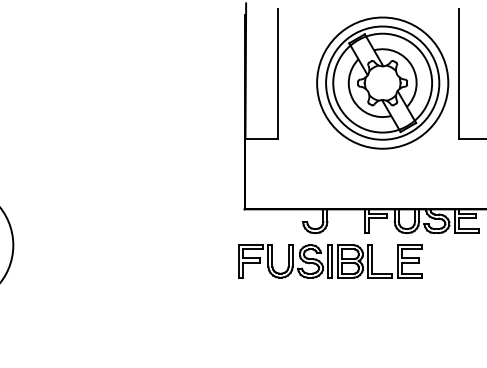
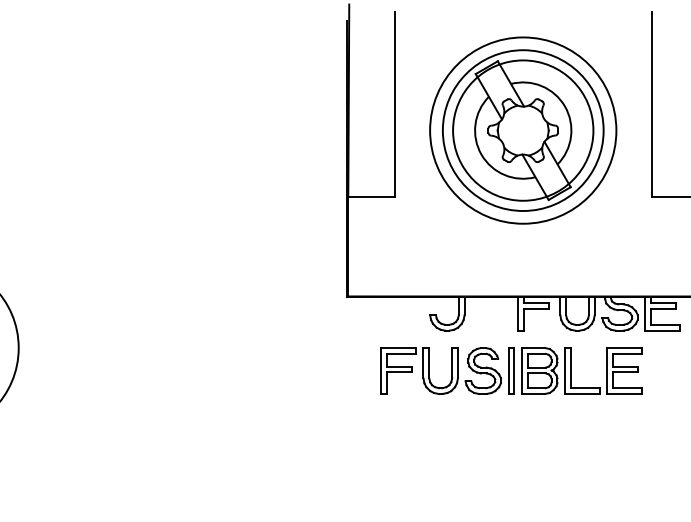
part: (382, 82) -> (522, 129), moved
part: (330, 261) -> (511, 371), moved

